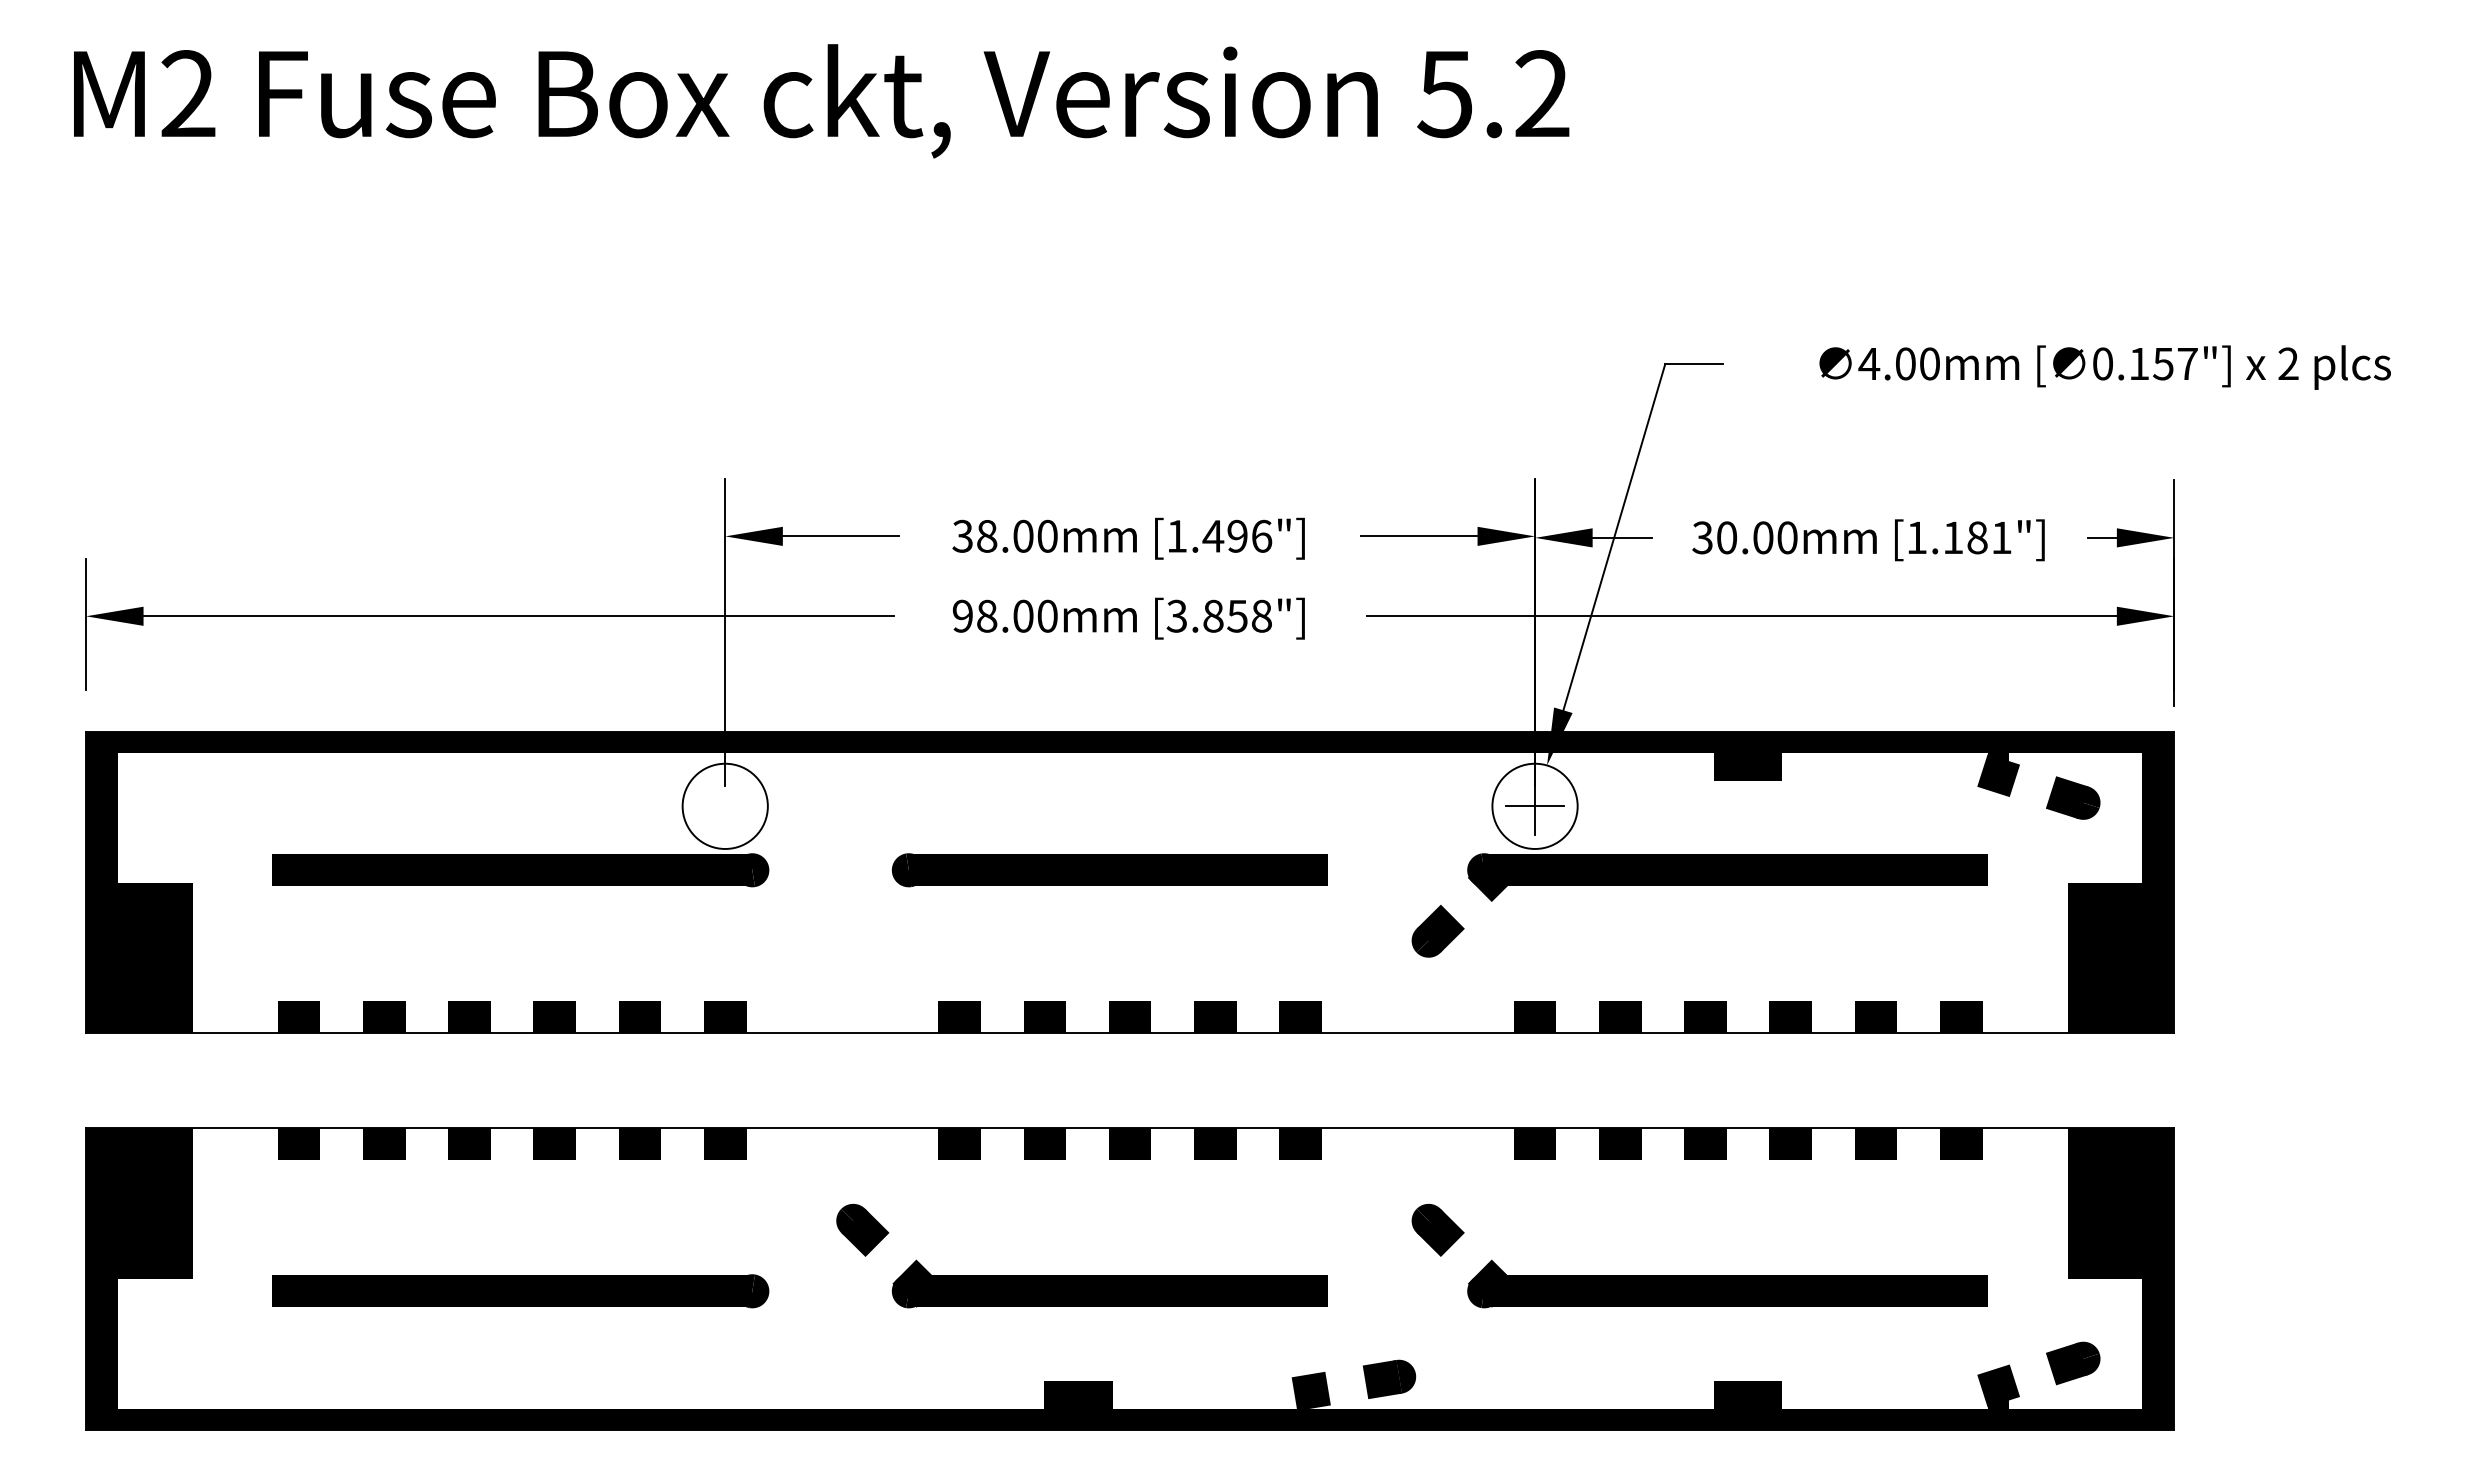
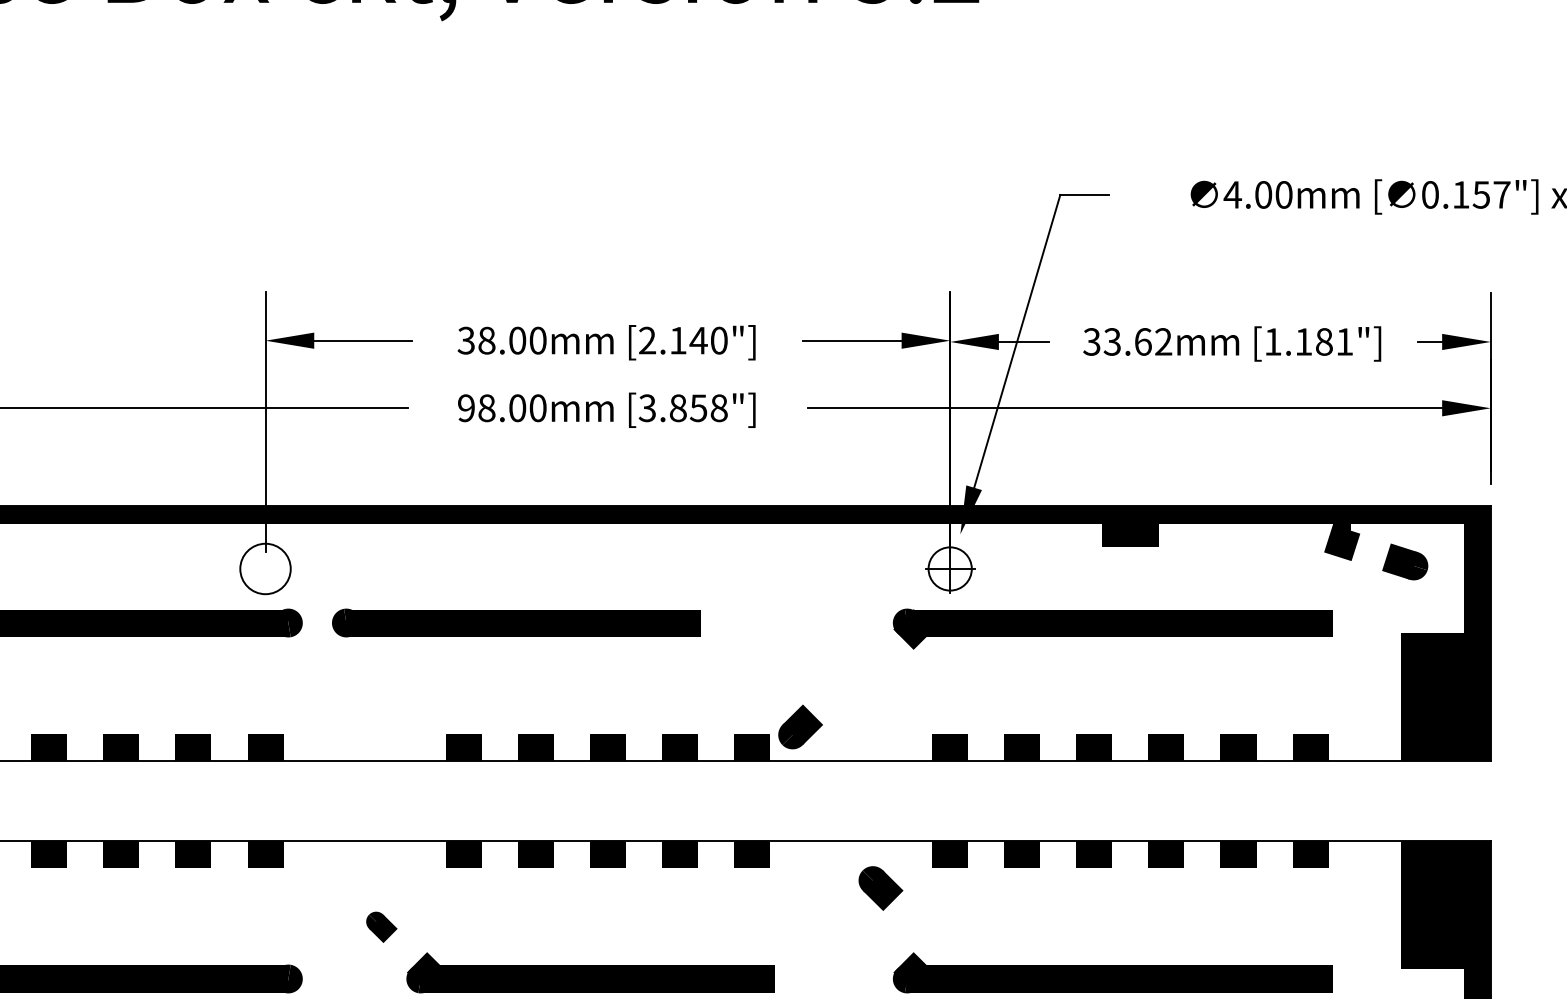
text: (1219, 535) -> (683, 339), [1.496"] -> [2.140"]
text: (1756, 537) -> (1137, 341), 30.00mm -> 33.62mm
circle: (724, 805) -> (264, 568), size x0.7
circle: (1534, 805) -> (949, 568), size x0.6
part: (1109, 870) -> (516, 623), moved
part: (1437, 930) -> (800, 726), moved
part: (862, 1229) -> (381, 926), size x0.7
part: (1437, 1229) -> (880, 887), moved

